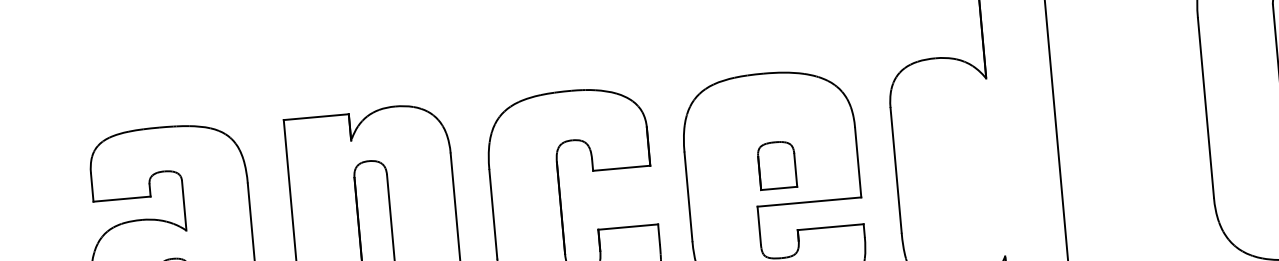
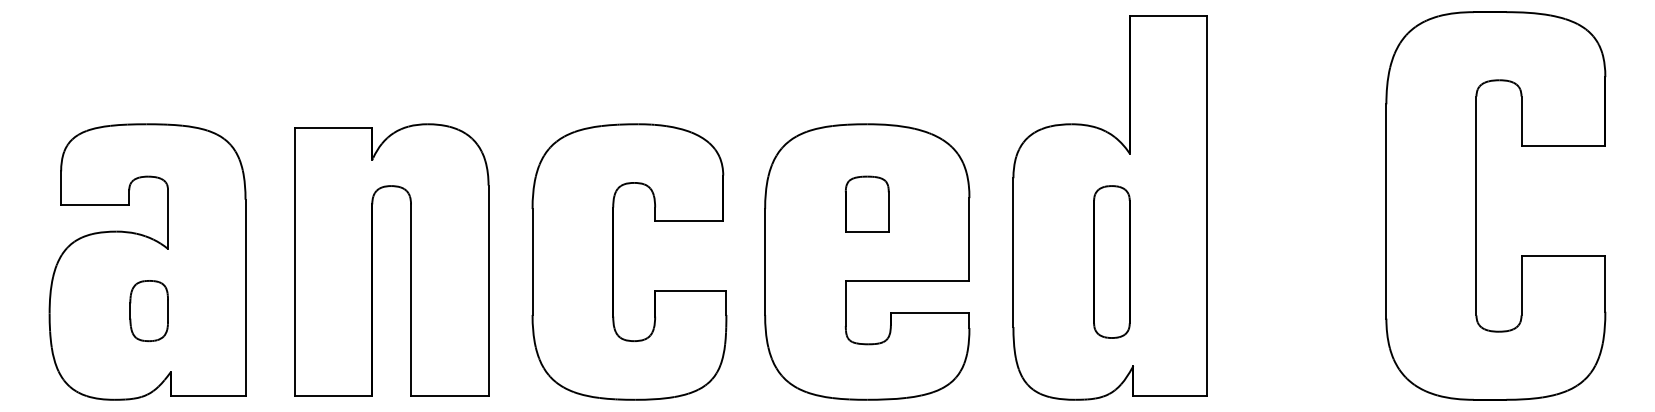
part: (776, 164) -> (866, 203), moved
part: (979, 170) -> (1111, 261), added

